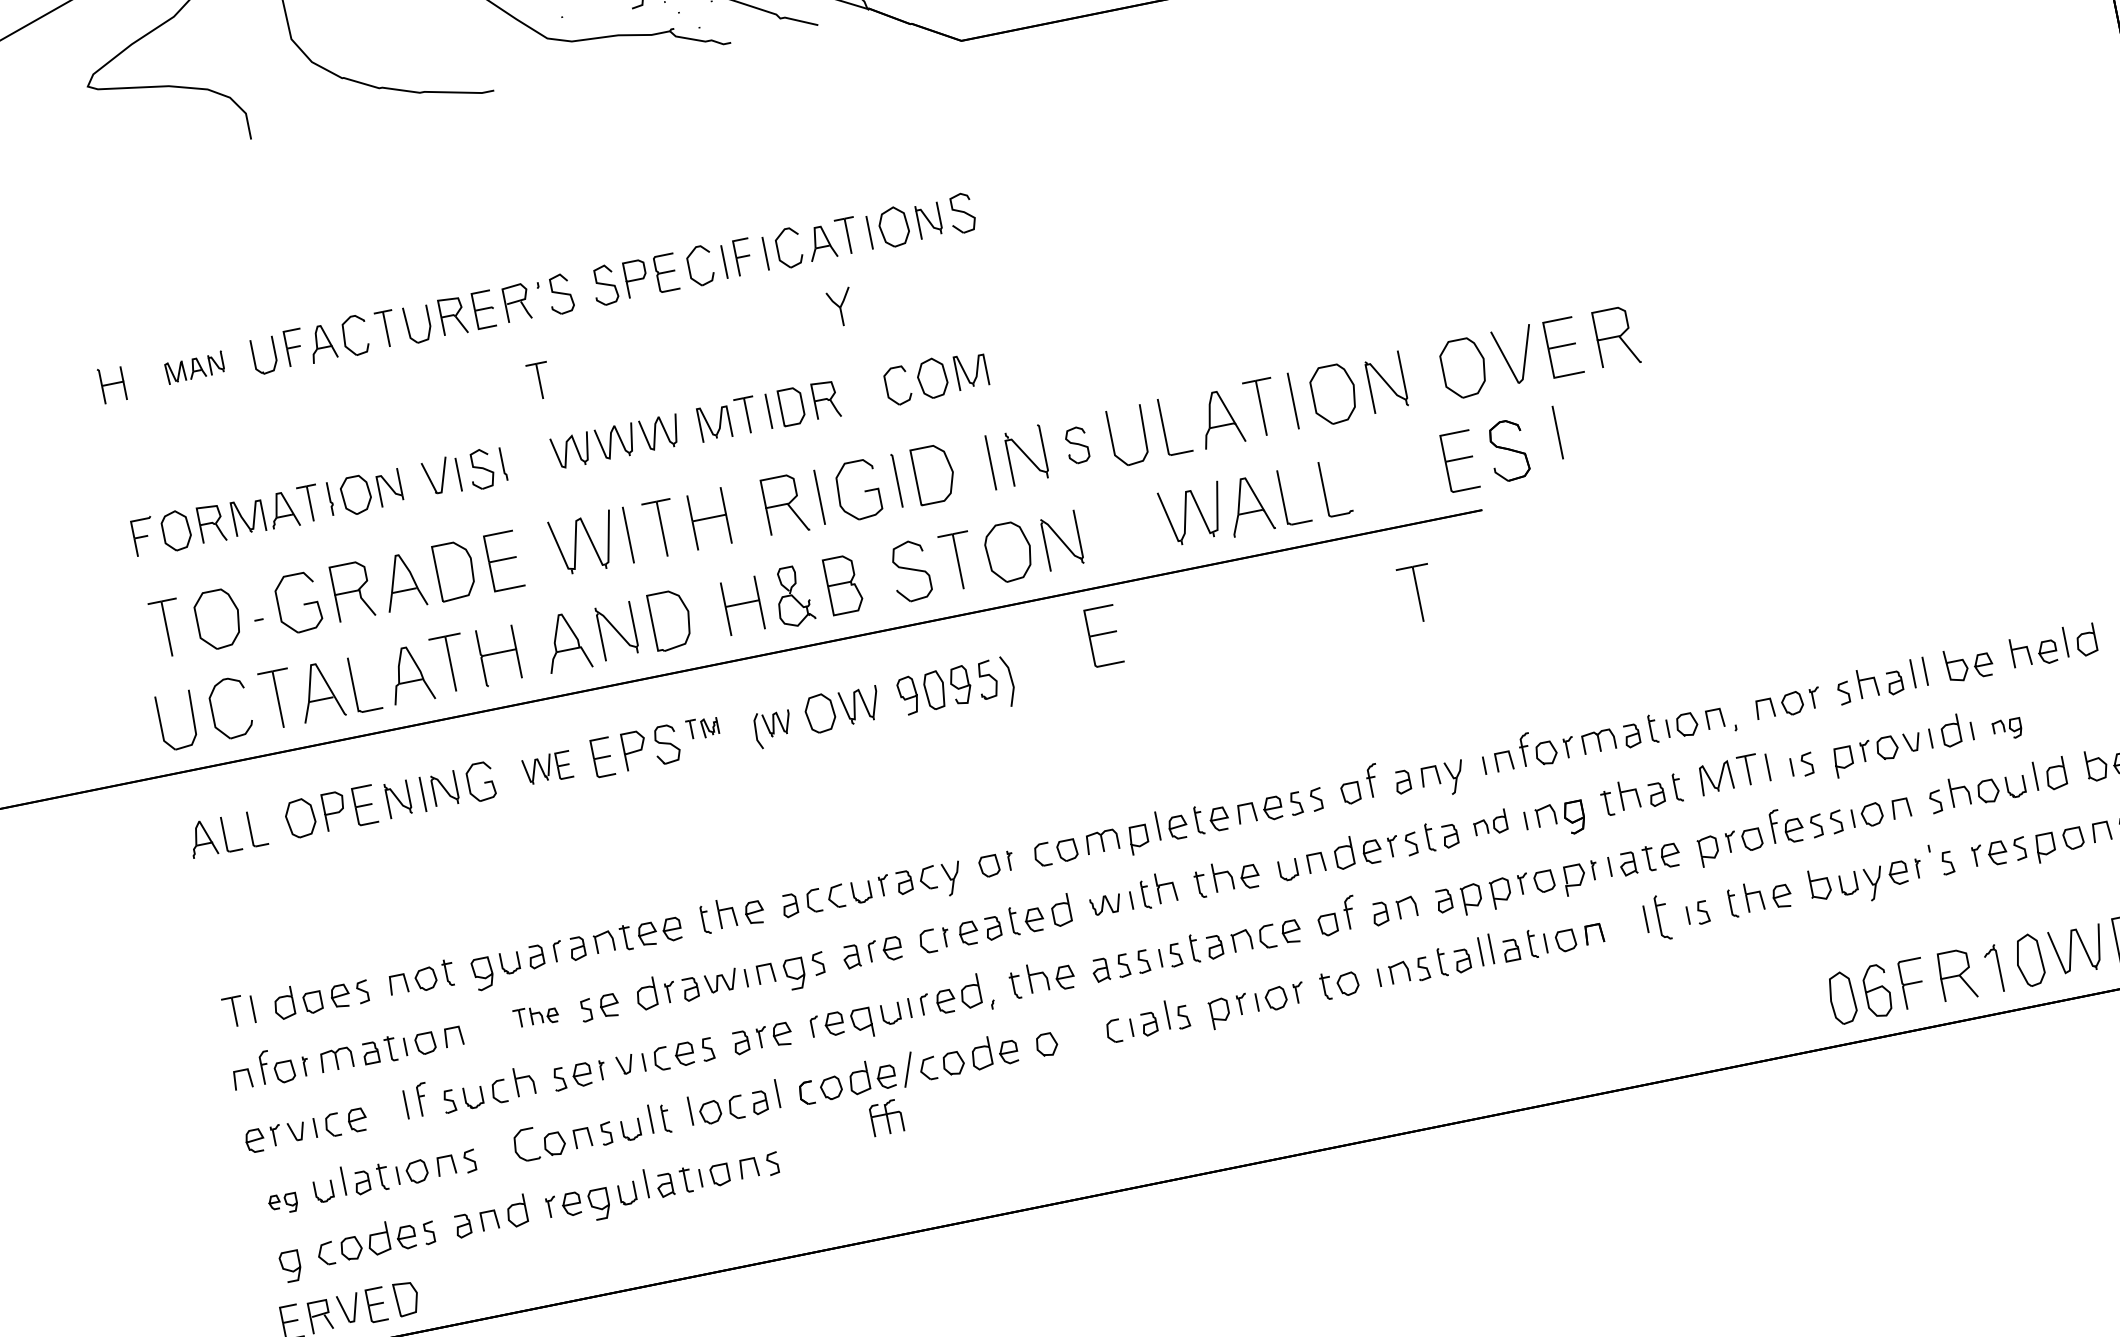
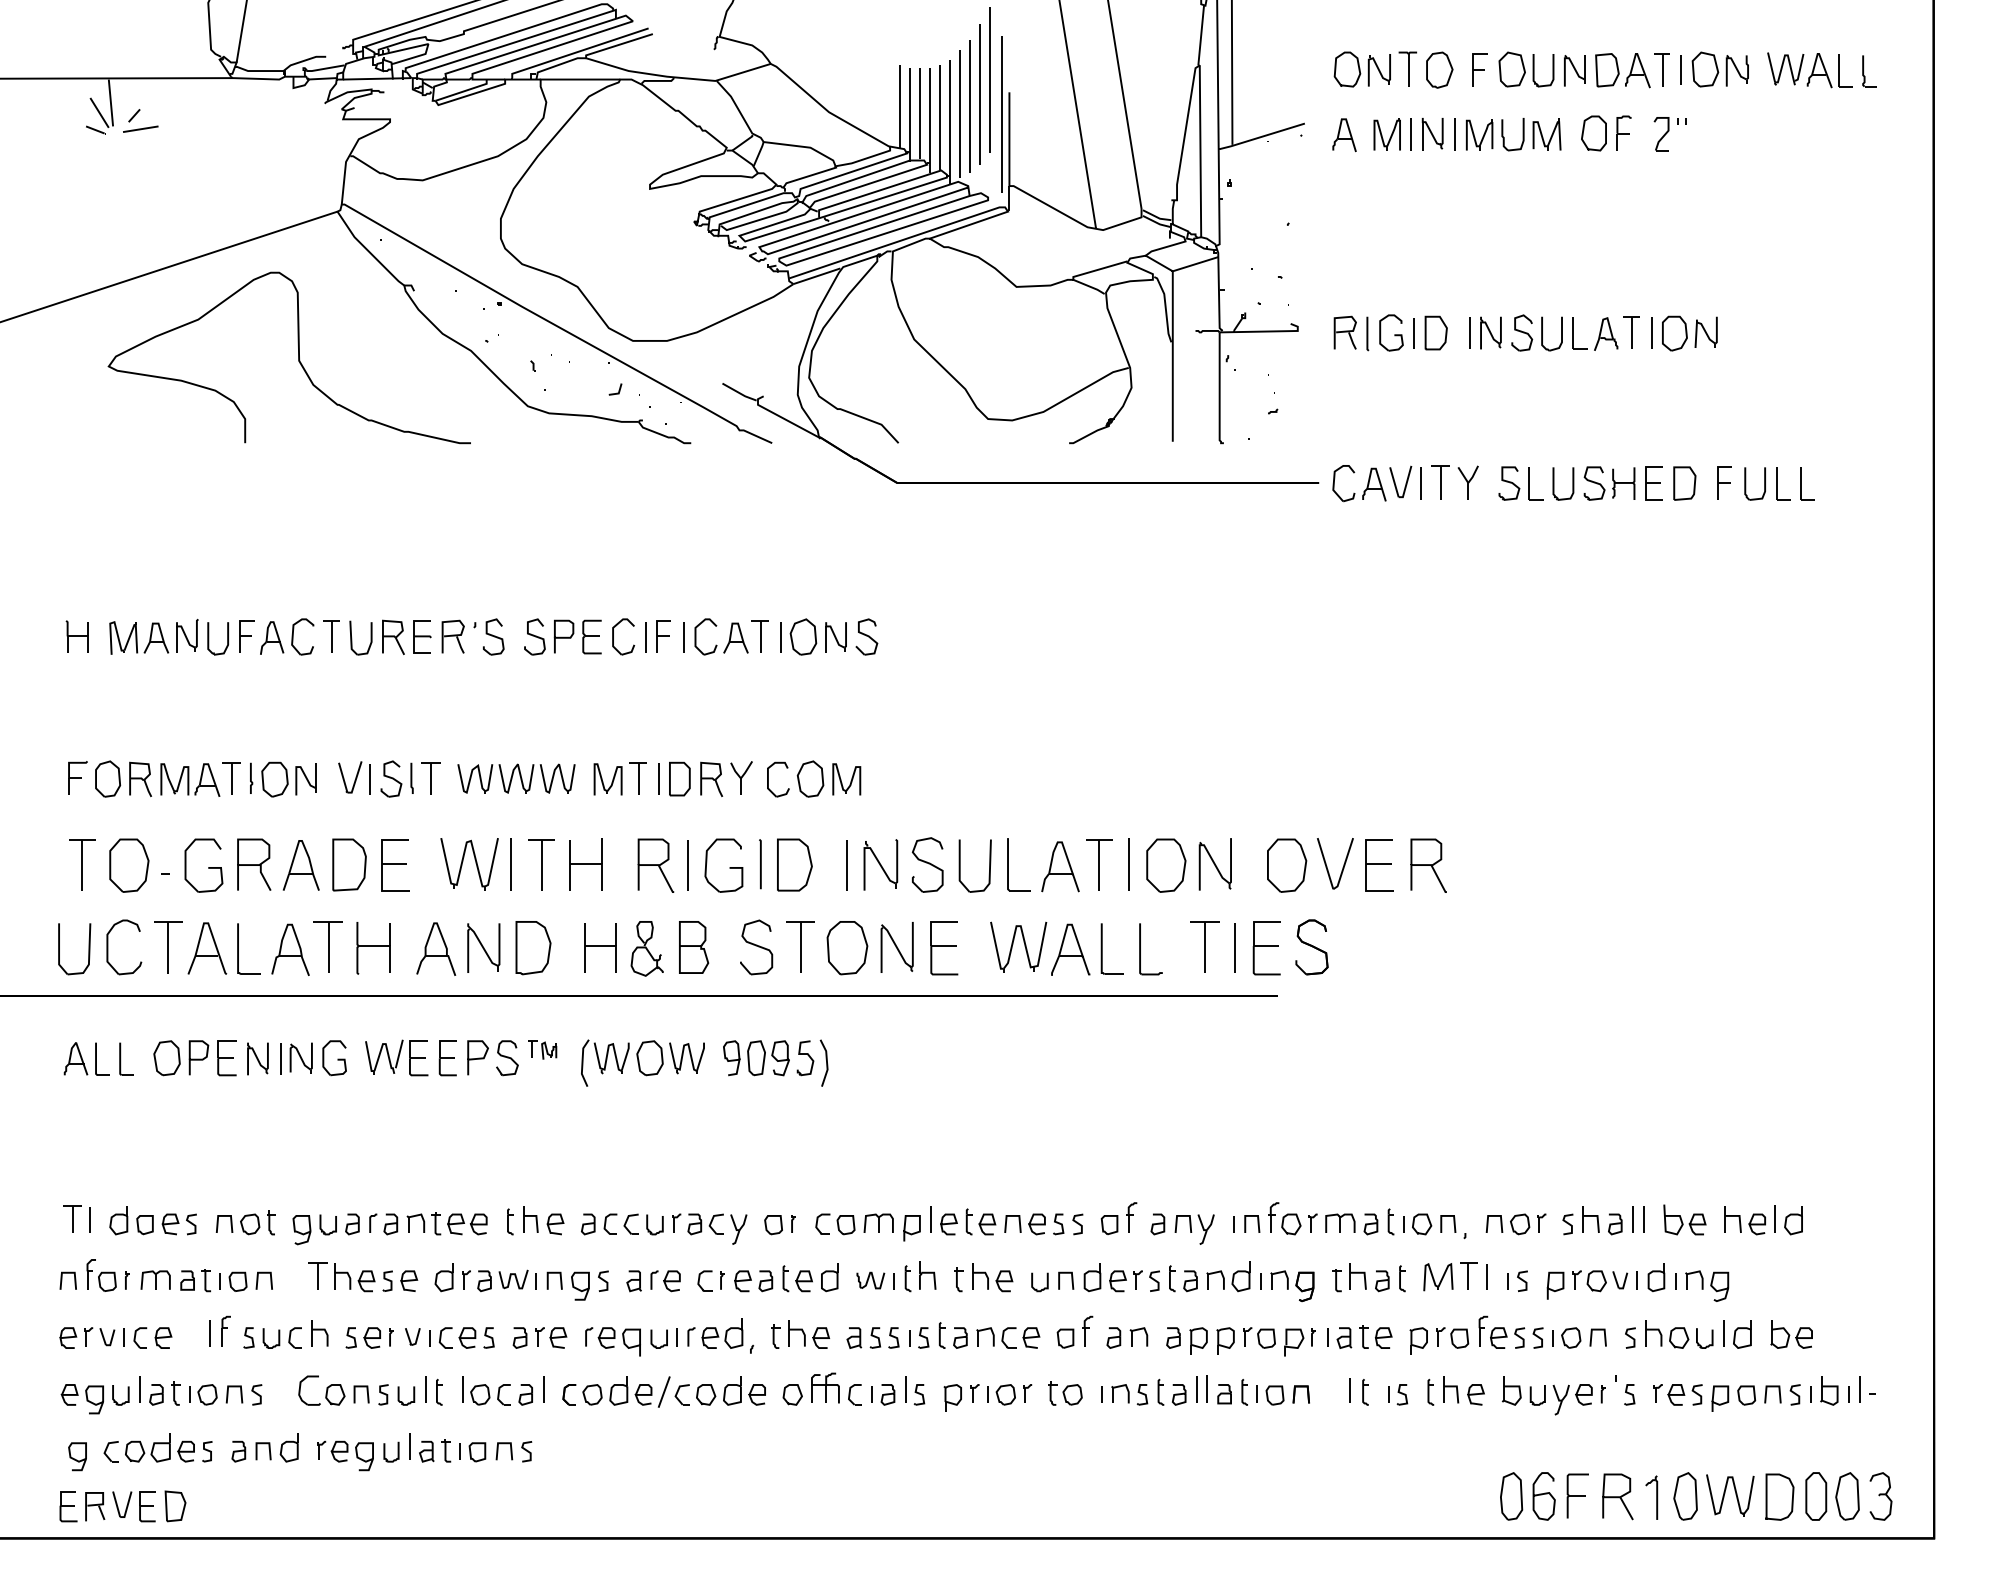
part: (840, 306) -> (741, 777), moved
part: (194, 367) -> (153, 636), size x1.67
part: (538, 380) -> (430, 778), moved
line: (1556, 432) -> (1234, 947), moved
part: (1076, 444) -> (927, 864), size x1.67
part: (1416, 593) -> (1204, 946), moved
part: (1104, 636) -> (944, 948), moved
part: (773, 727) -> (605, 1062), size x1.43
part: (2007, 728) -> (1707, 1285), size x1.67
part: (547, 767) -> (396, 1057), size x1.43
part: (1490, 822) -> (1228, 1276), size x1.43
part: (1662, 917) -> (1365, 1392), size x0.62
part: (535, 1016) -> (341, 1277), size x1.67
part: (886, 1117) -> (825, 1387), moved
part: (282, 1204) -> (81, 1399), size x1.67

